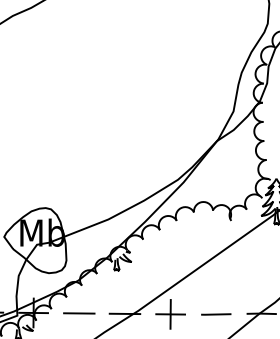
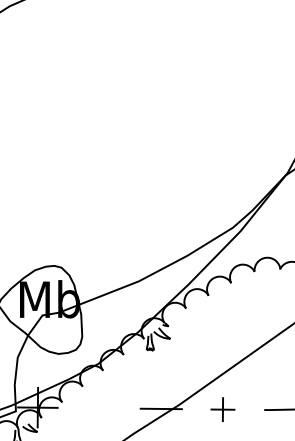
line: (79, 313) -> (99, 408), removed
part: (170, 314) -> (222, 409), size x0.6

